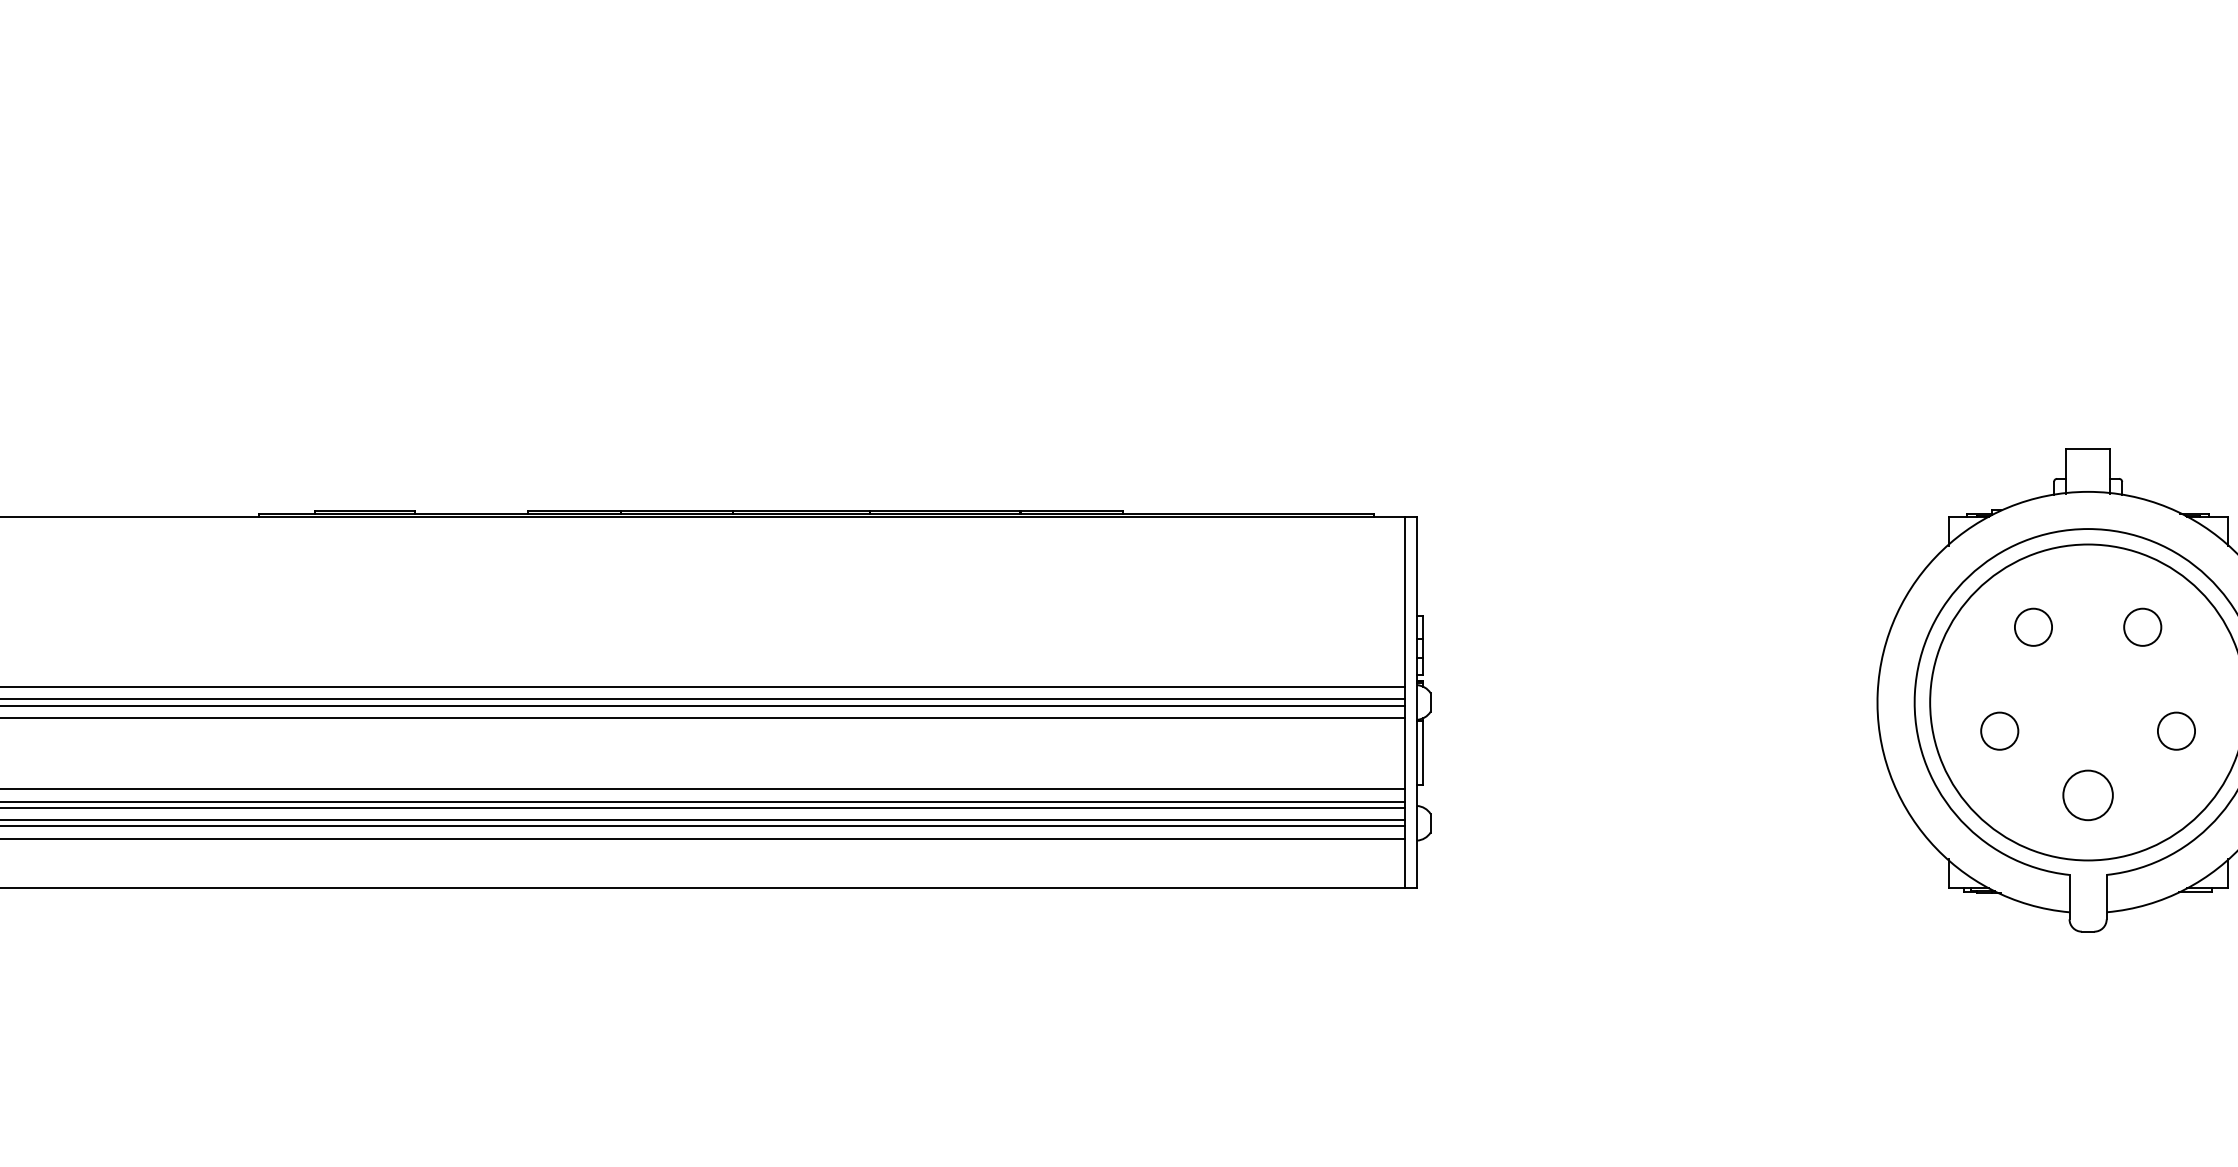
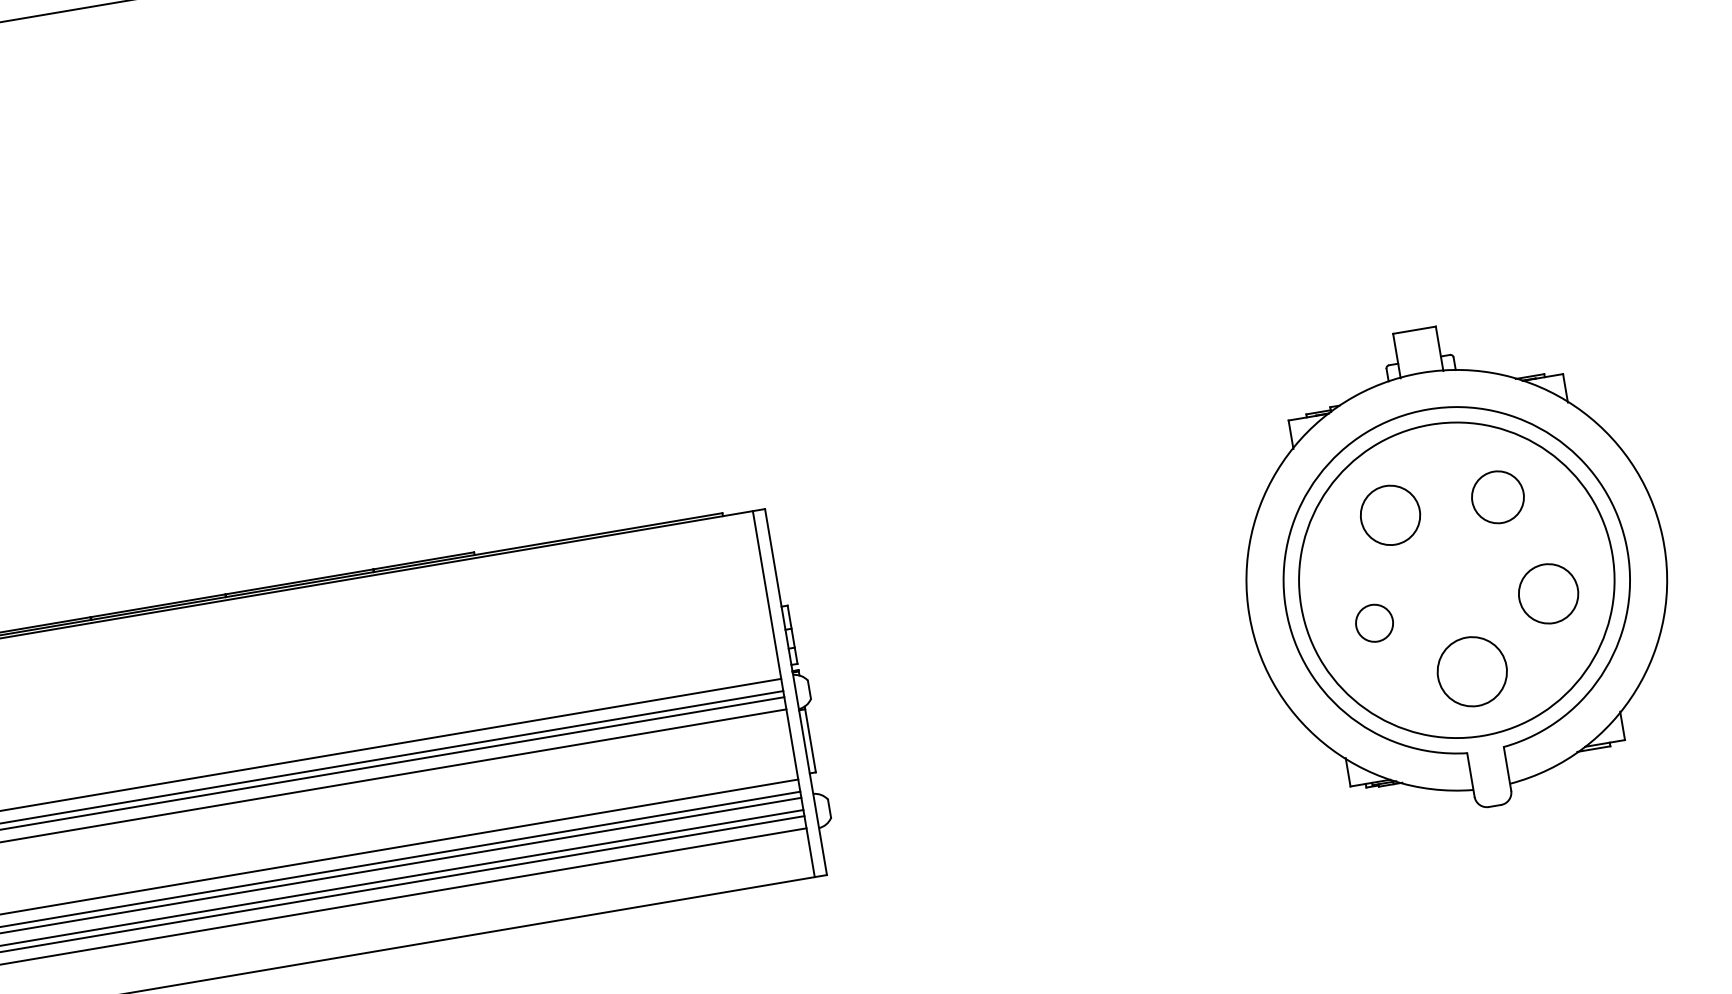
circle: (2033, 626) -> (1390, 514), size x1.6
circle: (2142, 626) -> (1497, 496), size x1.4
circle: (2176, 730) -> (1548, 593), size x1.6
circle: (2087, 795) -> (1471, 671), size x1.4

